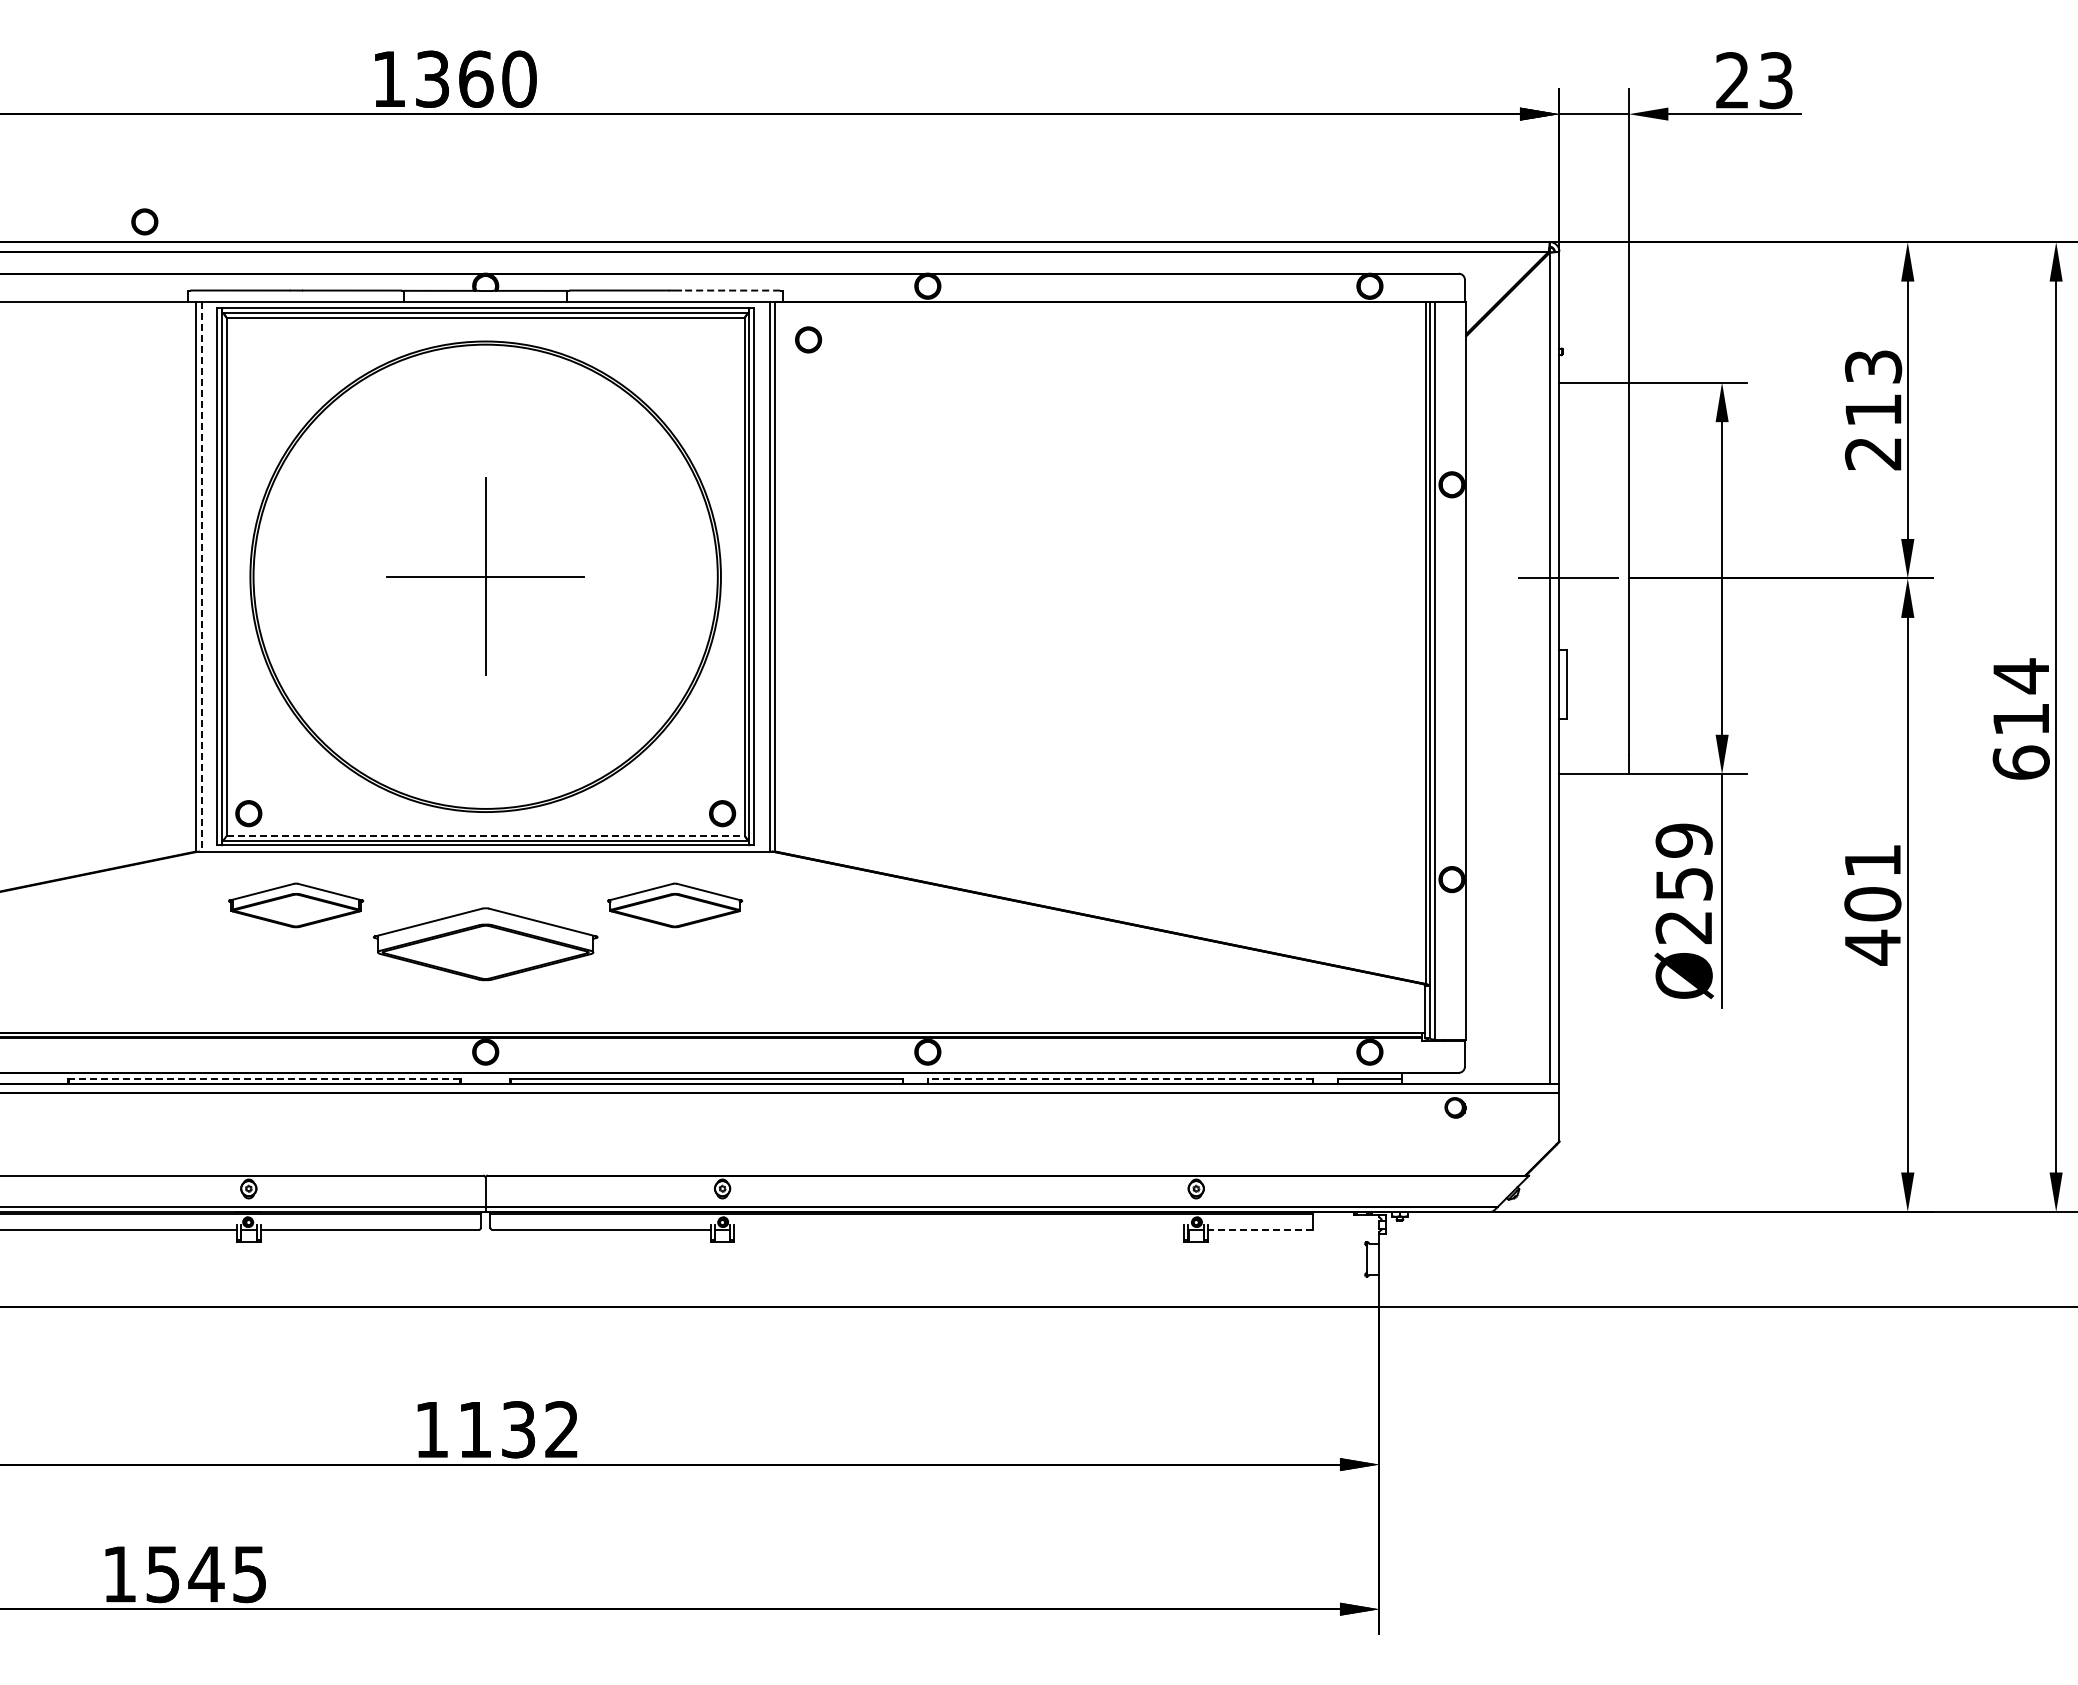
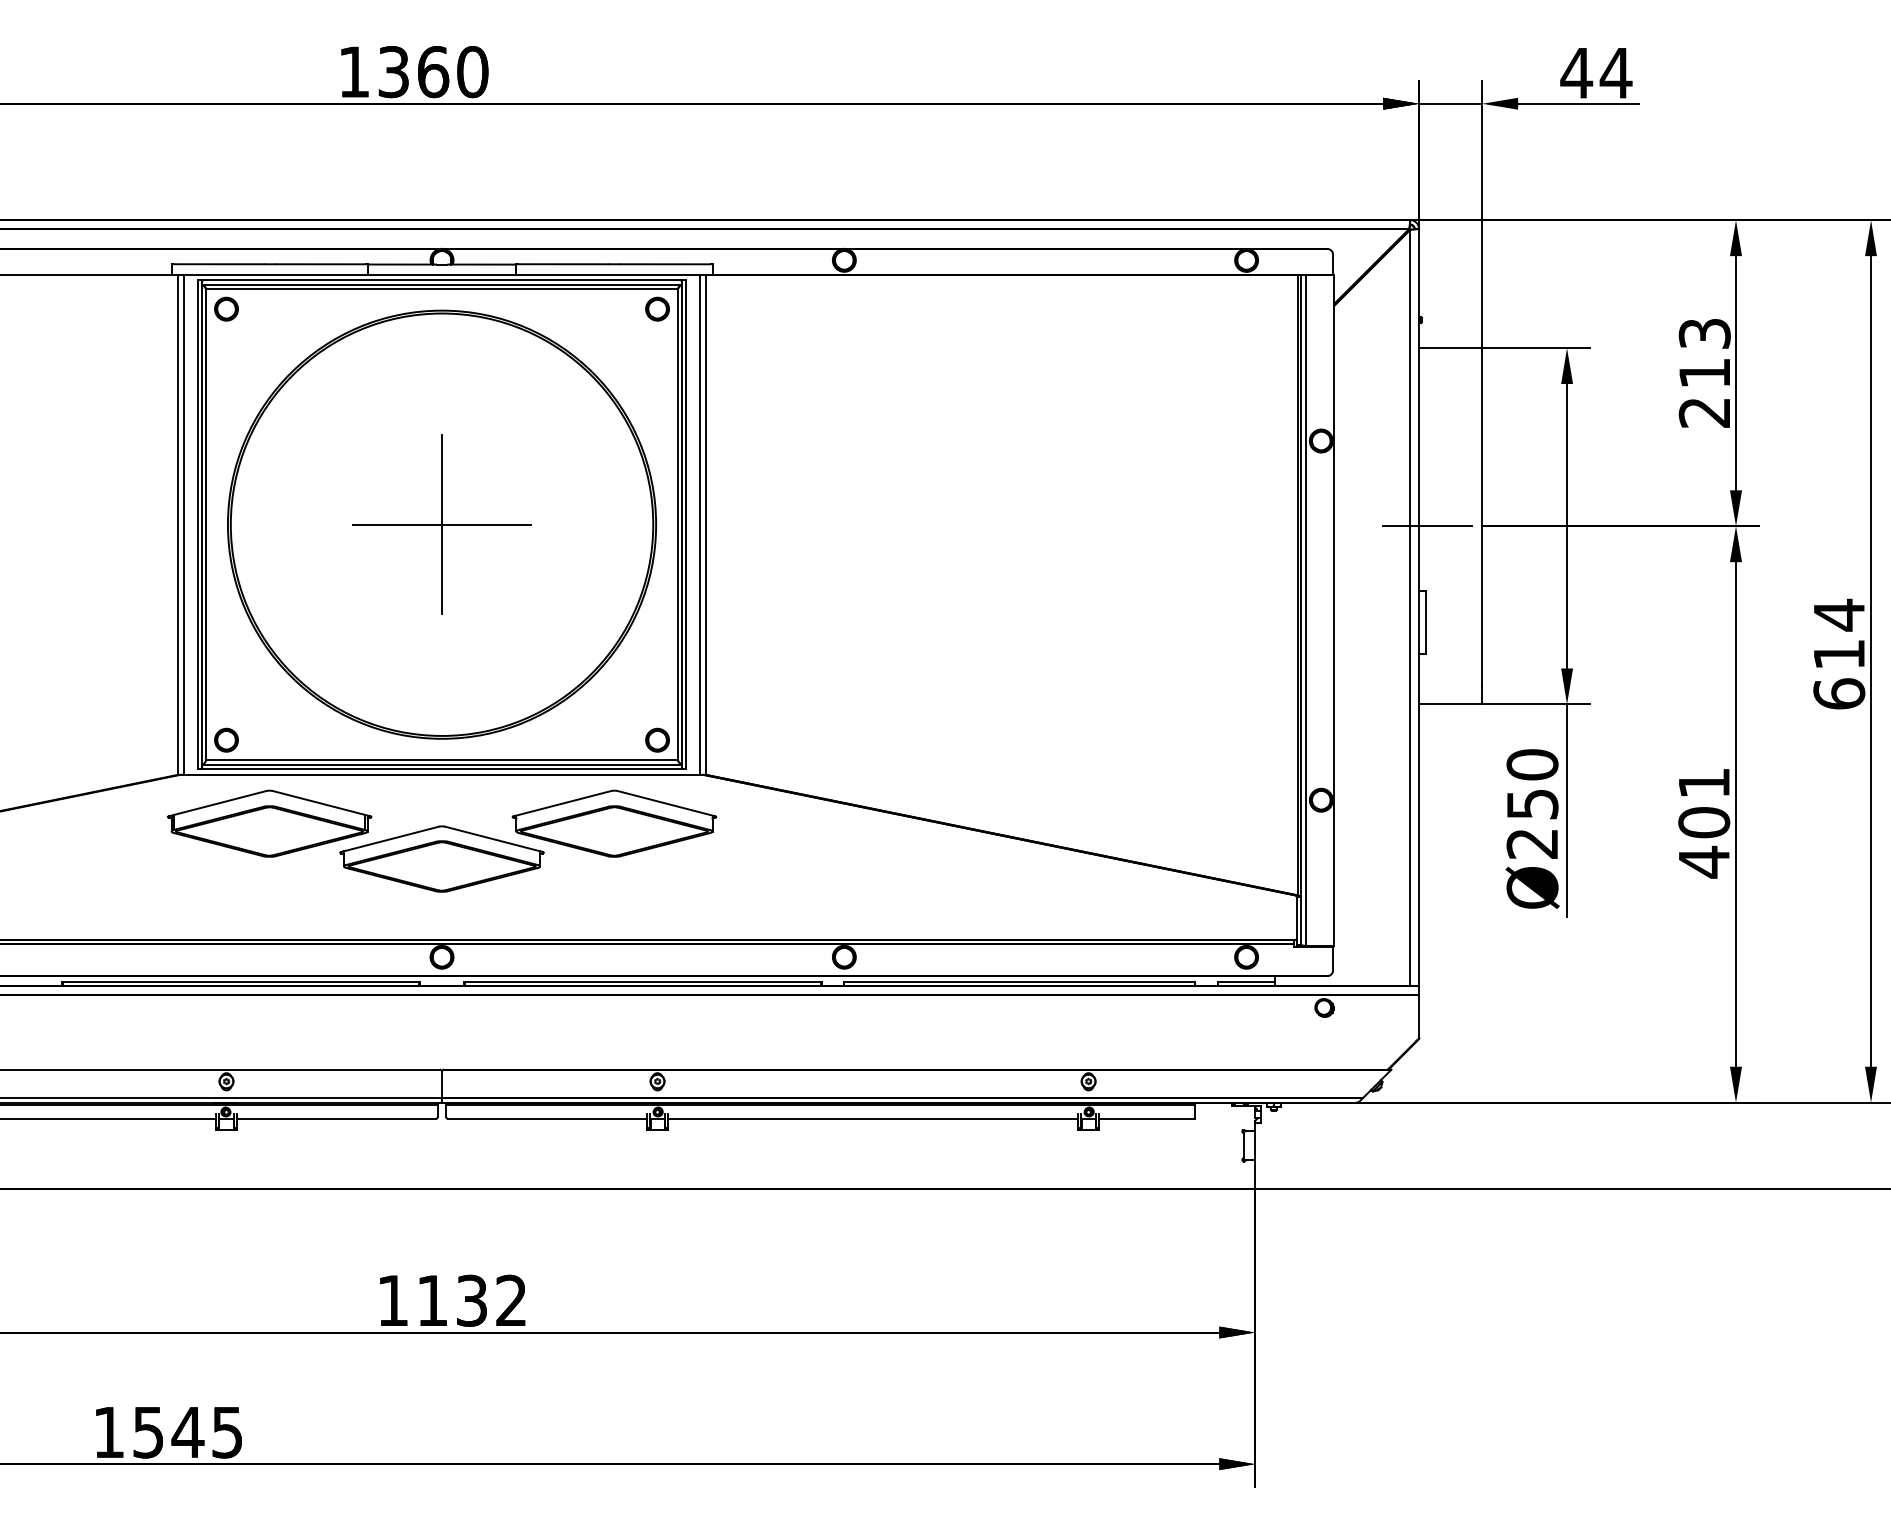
text: (1754, 80) -> (1596, 73), 23 -> 44
part: (144, 221) -> (226, 308), moved
line: (730, 290) -> (664, 264), dashed -> solid
part: (808, 339) -> (657, 308), moved
line: (201, 576) -> (183, 524), dashed -> solid
line: (485, 835) -> (441, 760), dashed -> solid
text: (1683, 840) -> (1531, 764), Ø259 -> Ø250
part: (295, 905) -> (268, 823), size x1.67
part: (674, 905) -> (613, 823), size x1.67
line: (264, 1078) -> (240, 981), dashed -> solid
line: (1120, 1078) -> (1019, 981), dashed -> solid
line: (959, 1230) -> (873, 1119), added
line: (1260, 1230) -> (1147, 1119), dashed -> solid

